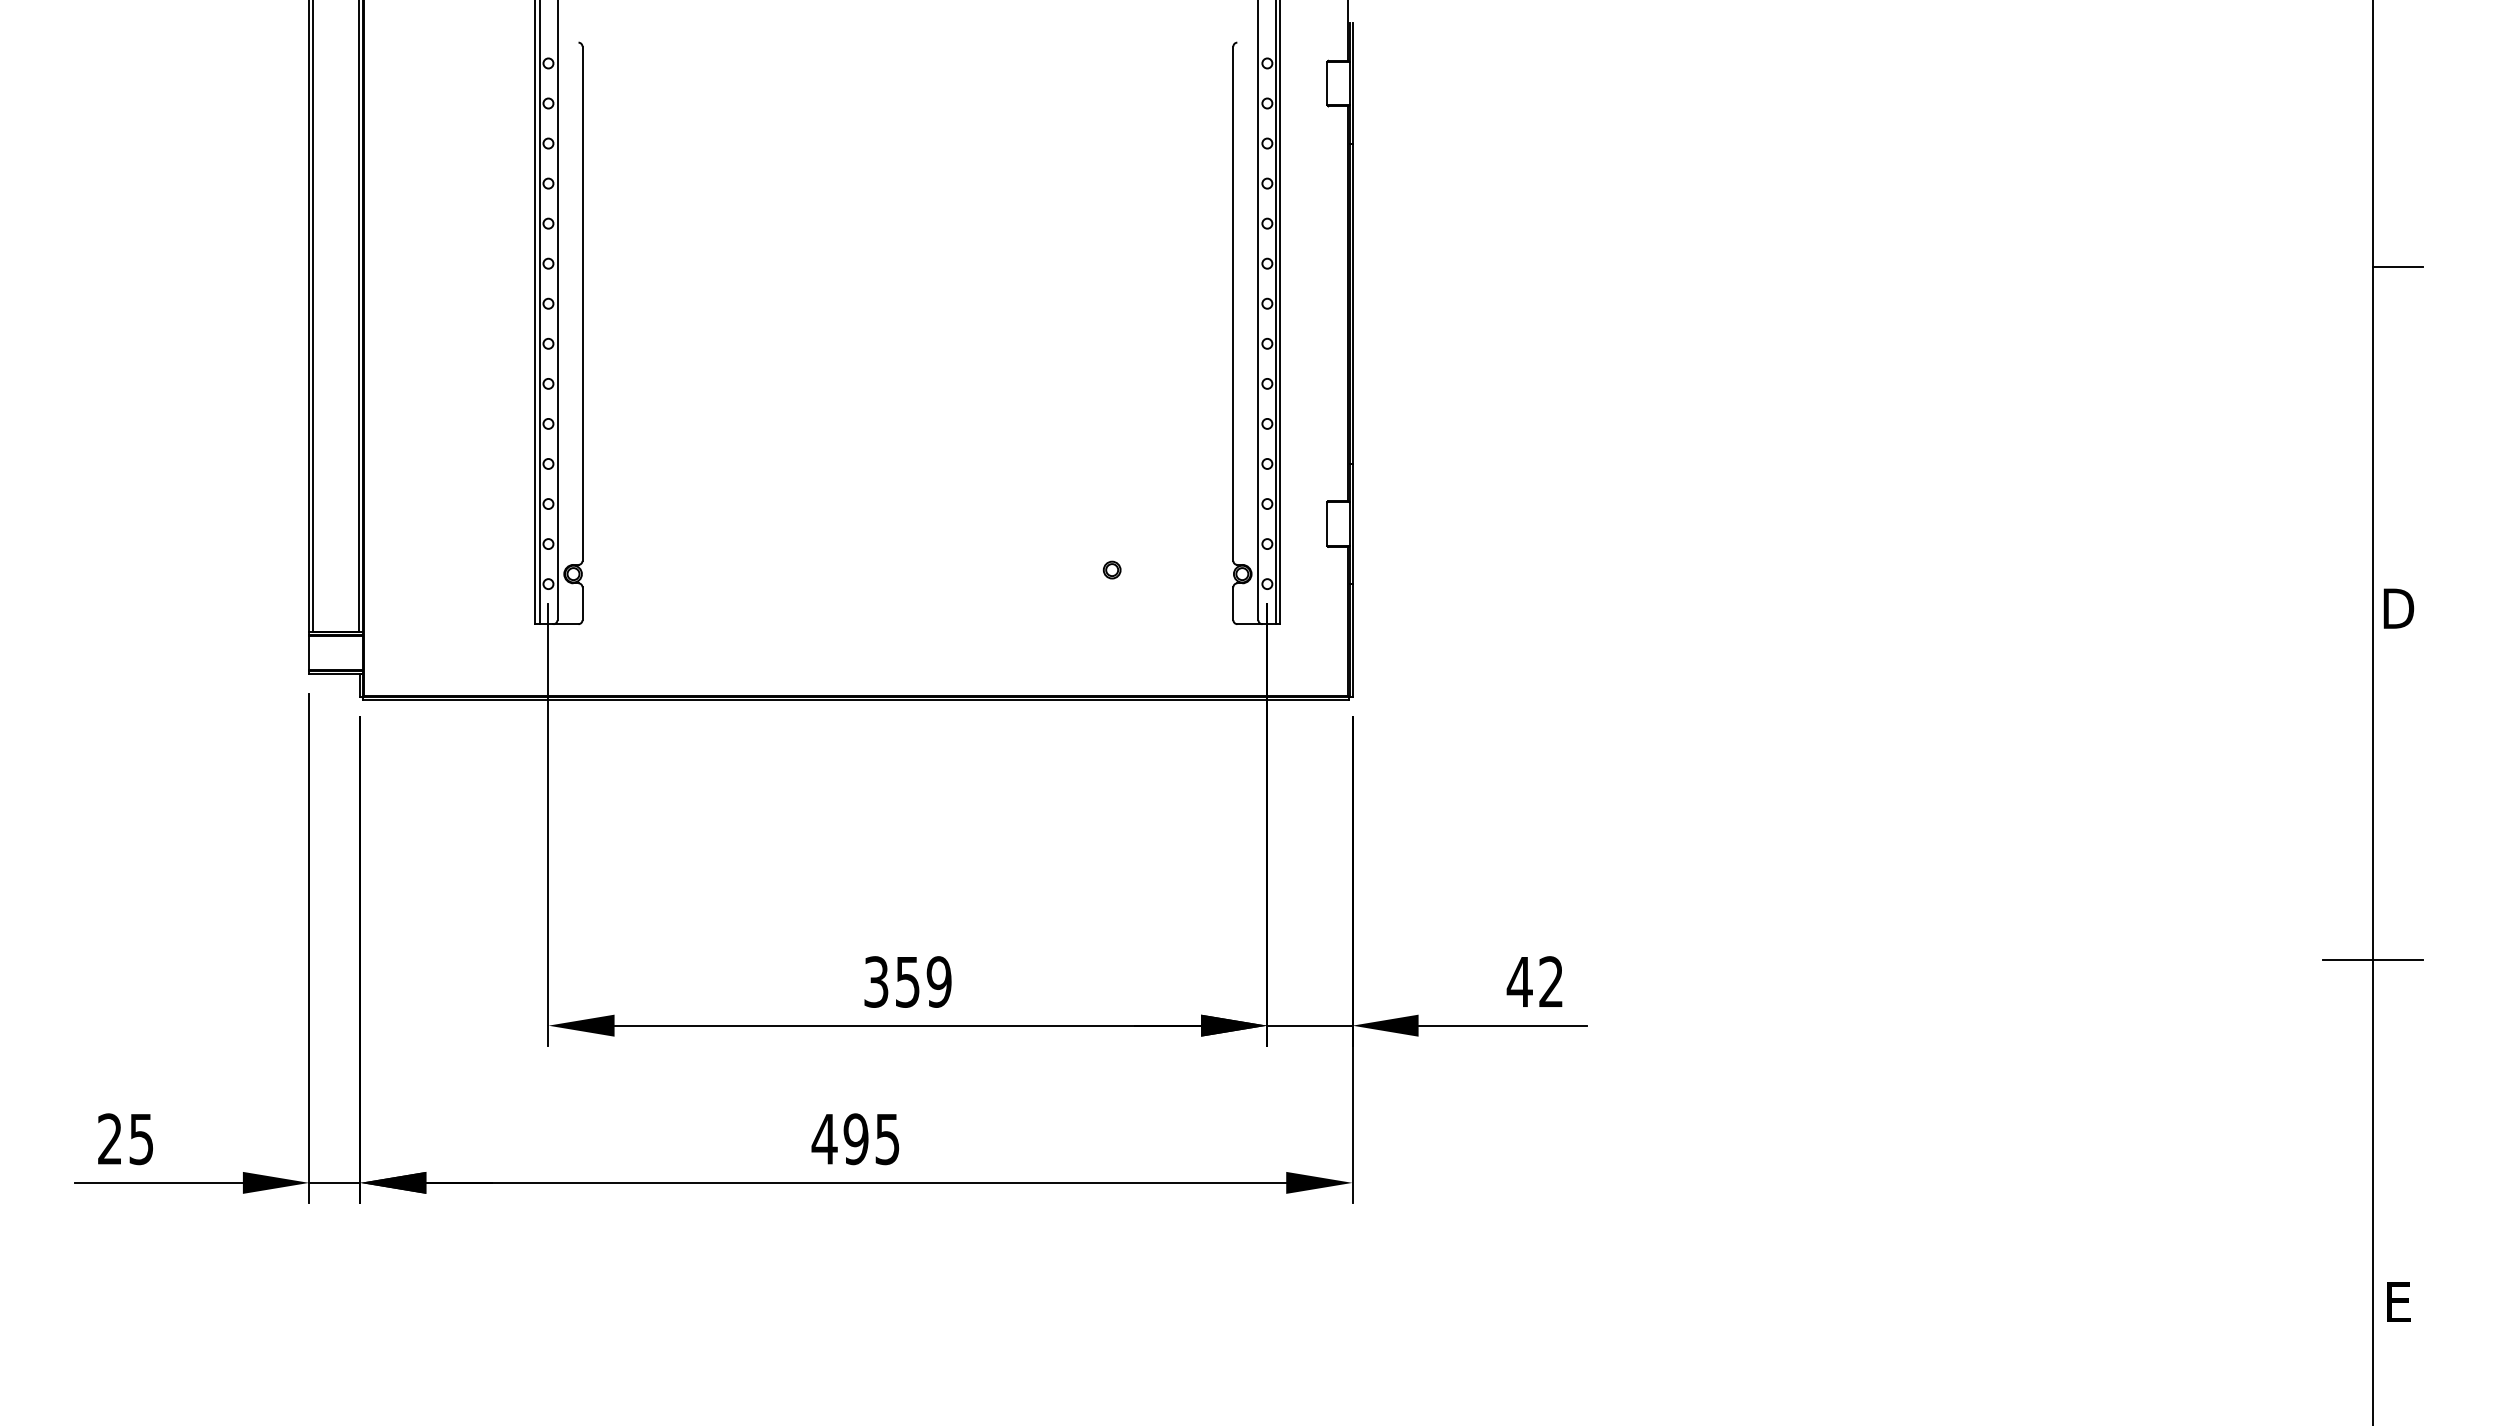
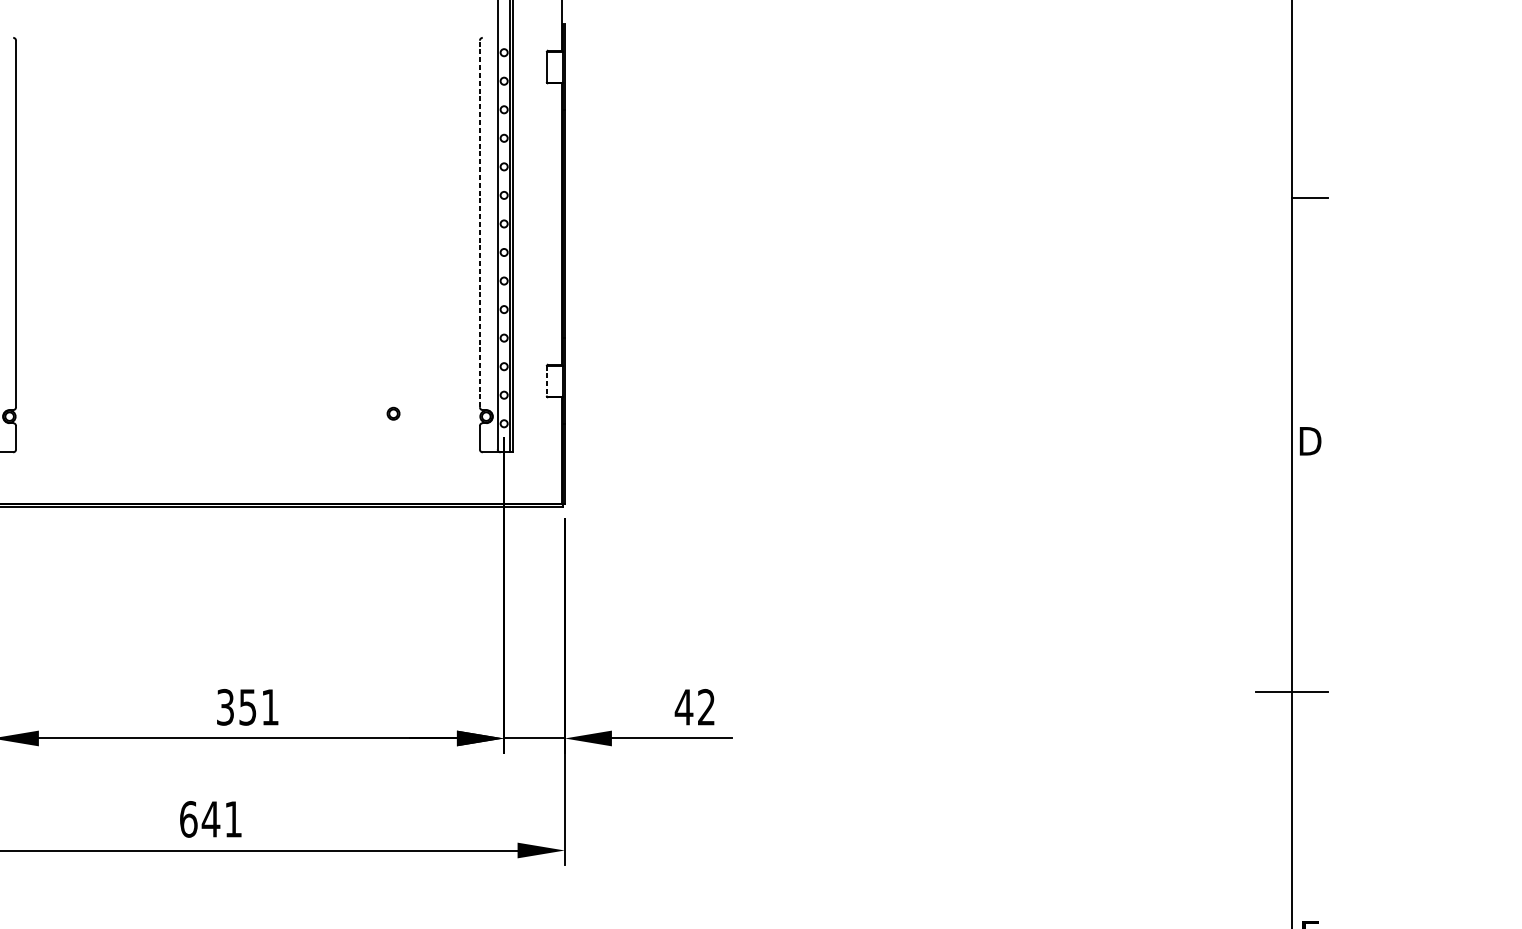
line: (1233, 303) -> (480, 223), solid -> dashed
line: (1327, 524) -> (547, 381), solid -> dashed
text: (938, 981) -> (269, 706), 359 -> 351
text: (855, 1139) -> (210, 819), 495 -> 641

